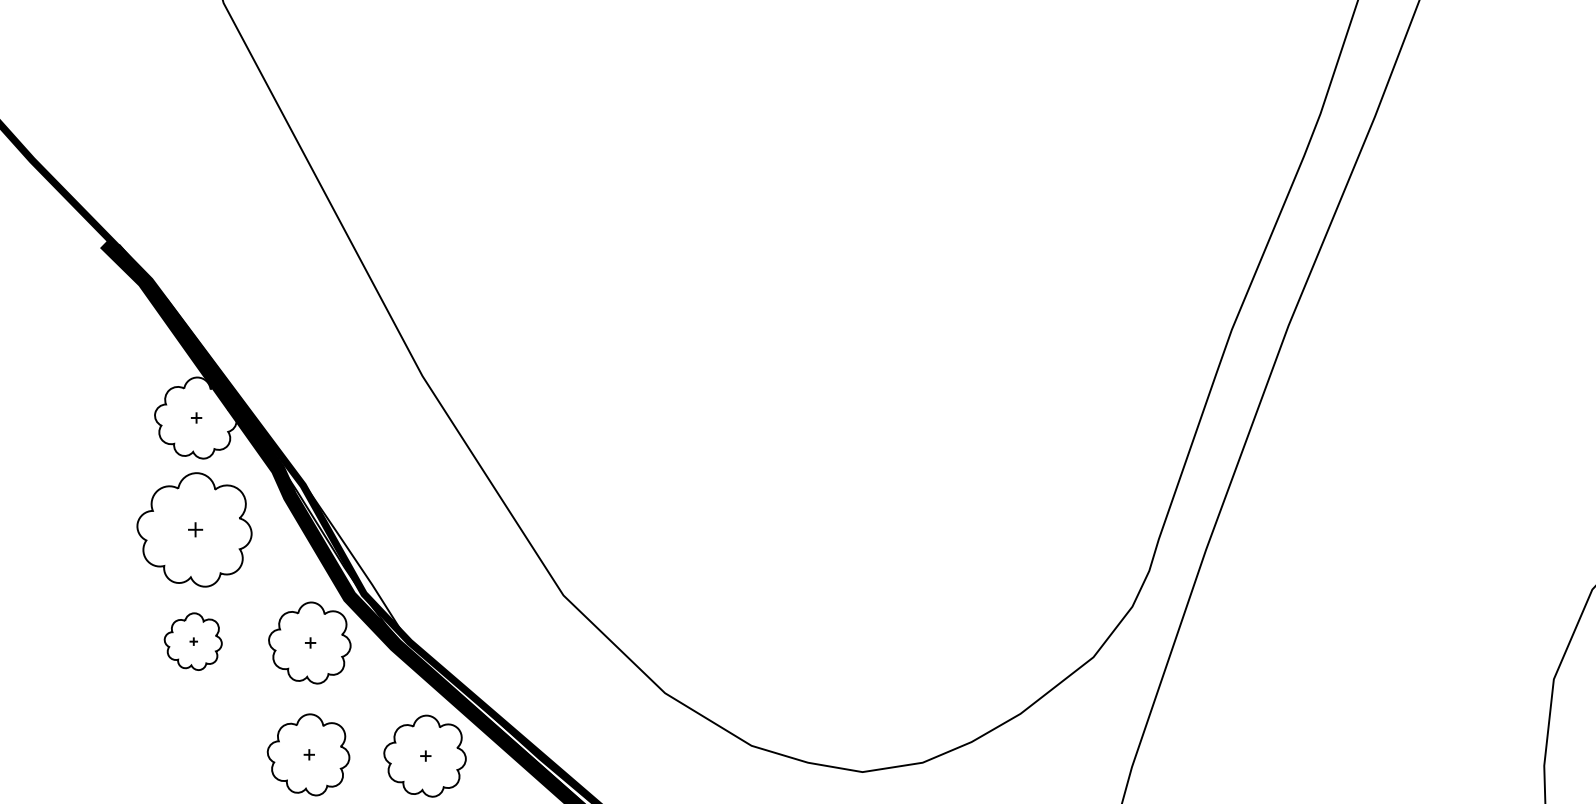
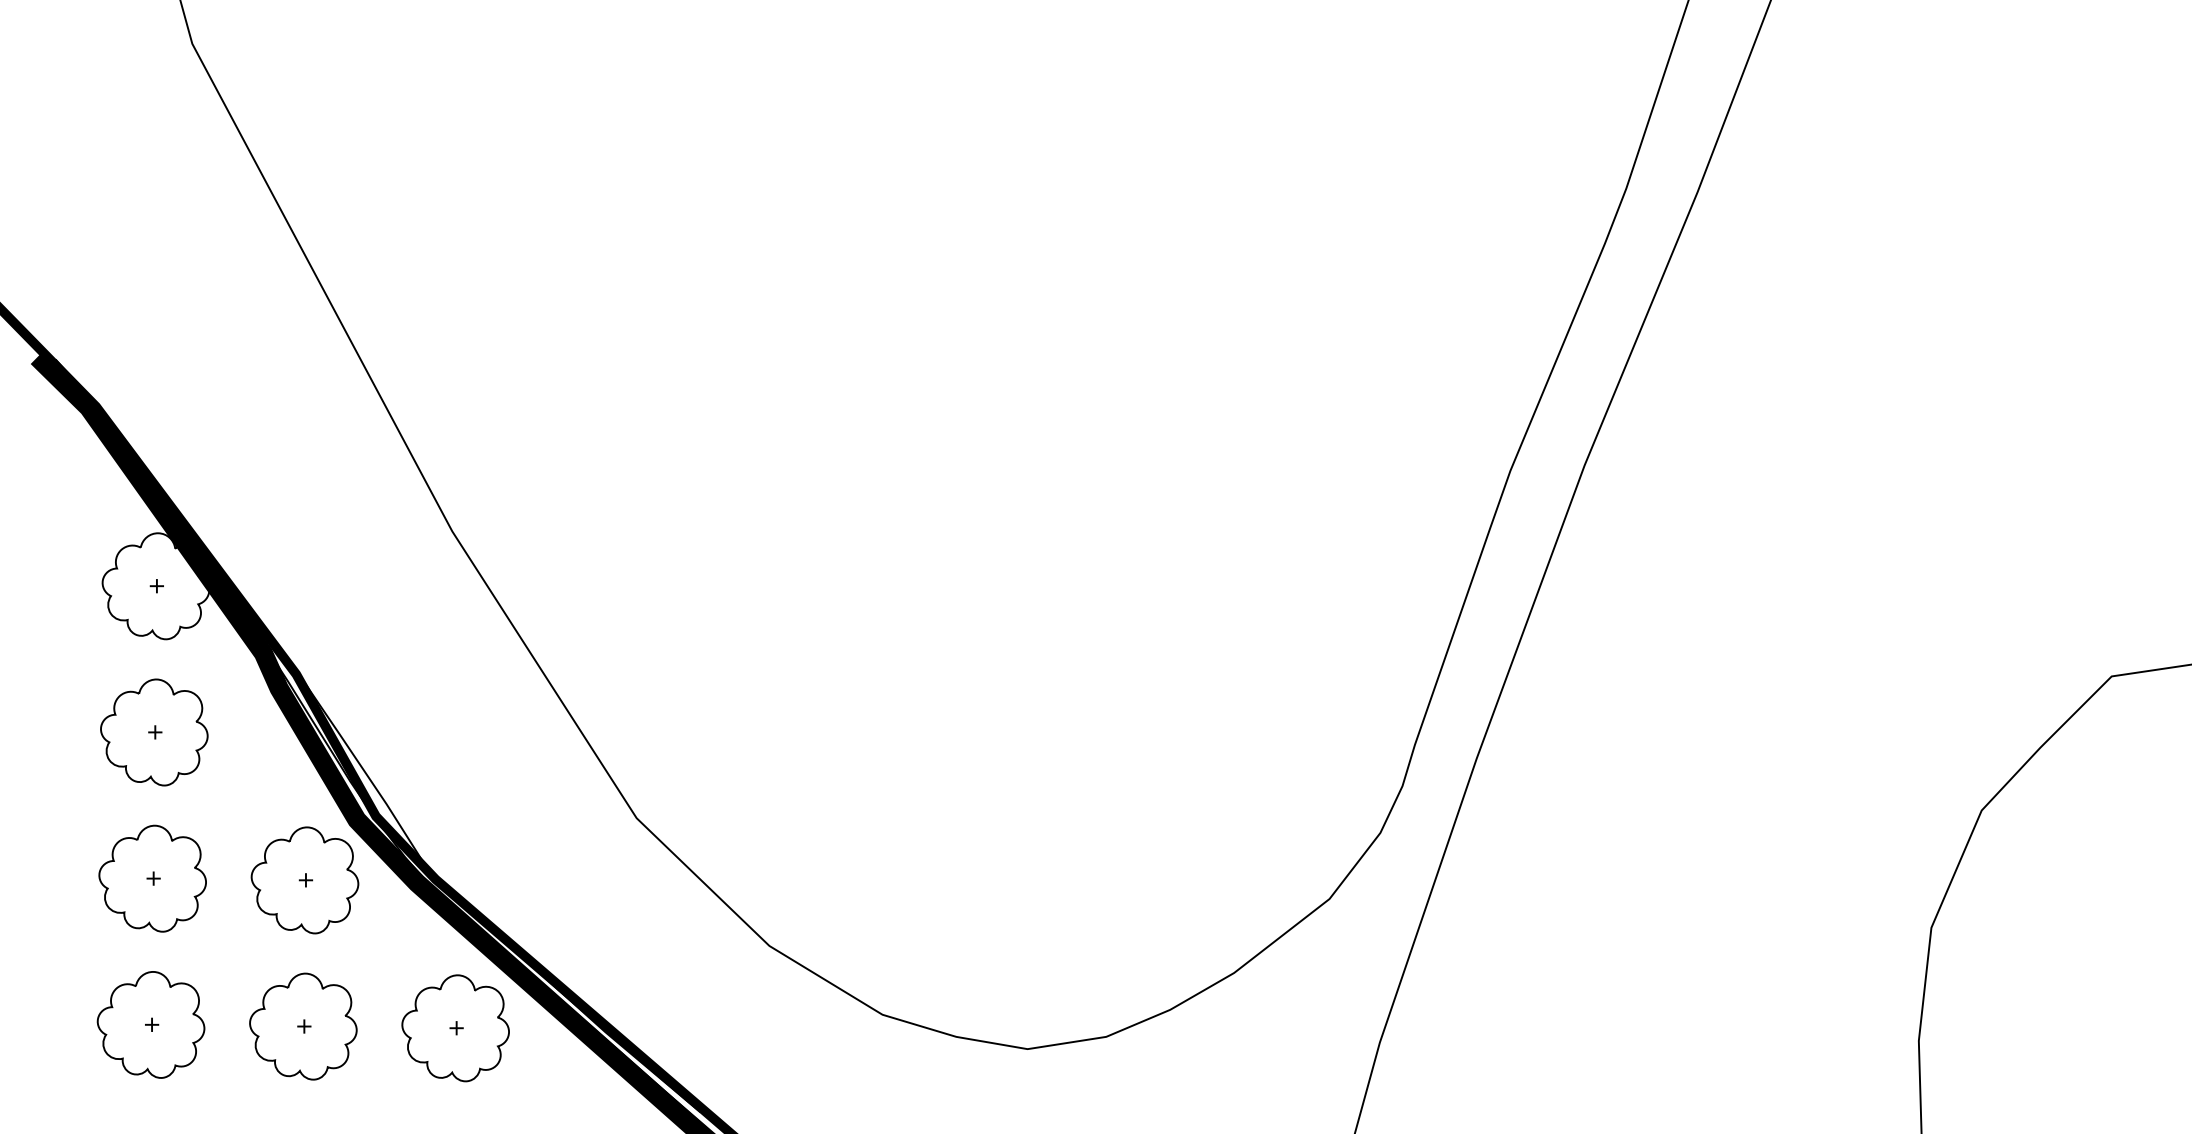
part: (194, 529) -> (154, 732), size x0.71
part: (193, 641) -> (152, 878), size x1.43
part: (191, 753) -> (150, 1024), added

